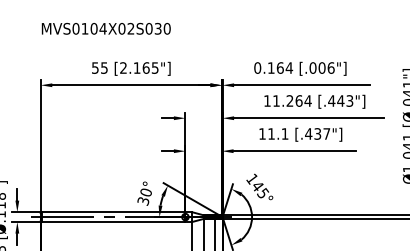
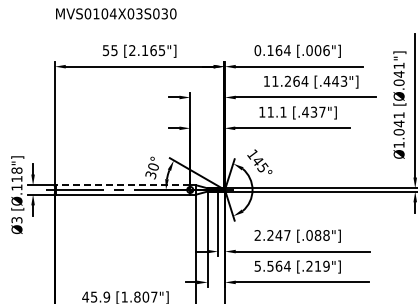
text: (131, 29) -> (139, 14), MVS0104X02S030 -> MVS0104X03S030
line: (112, 212) -> (122, 185), solid -> dashed

